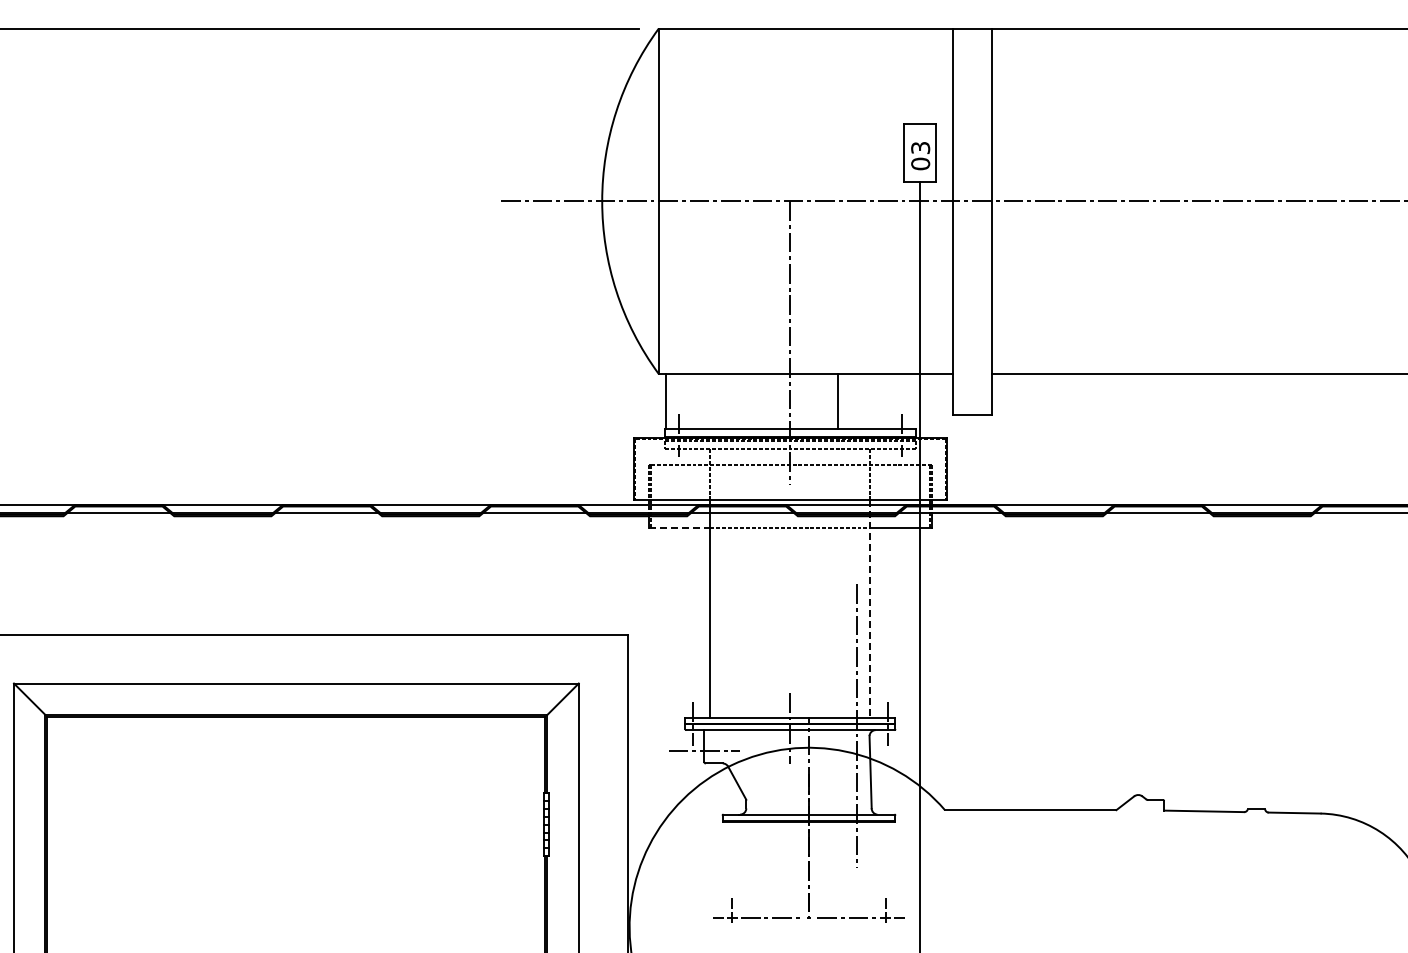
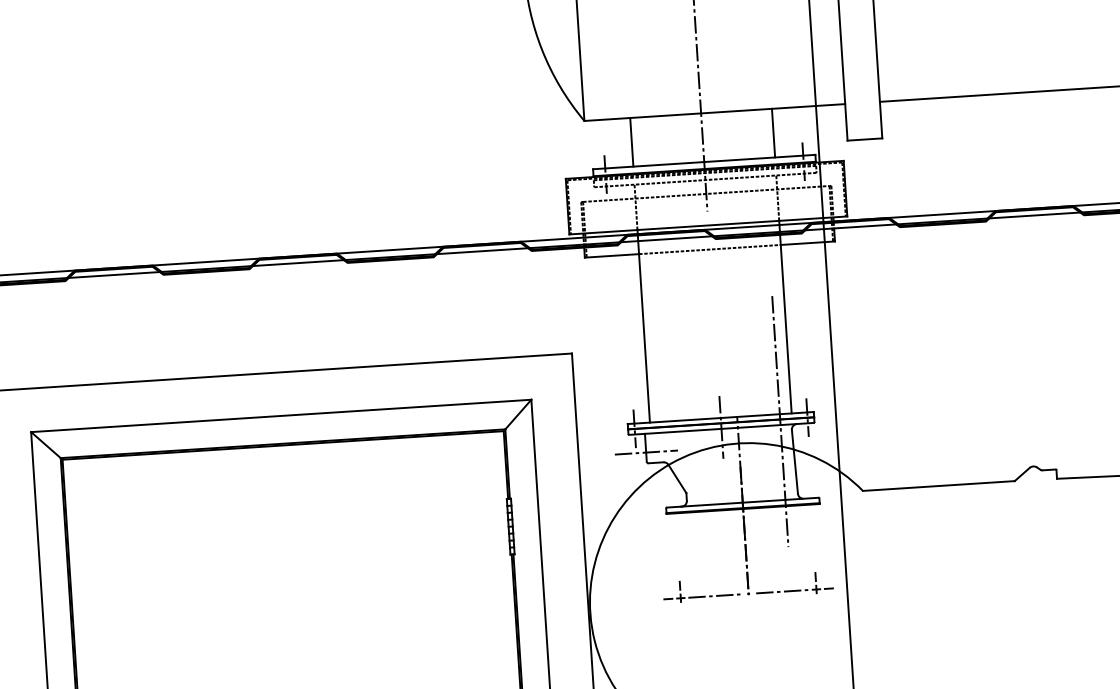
line: (666, 400) -> (631, 141), moved
line: (838, 400) -> (773, 132), moved
line: (679, 527) -> (611, 255), dashed -> solid
line: (870, 609) -> (785, 317), dashed -> solid

